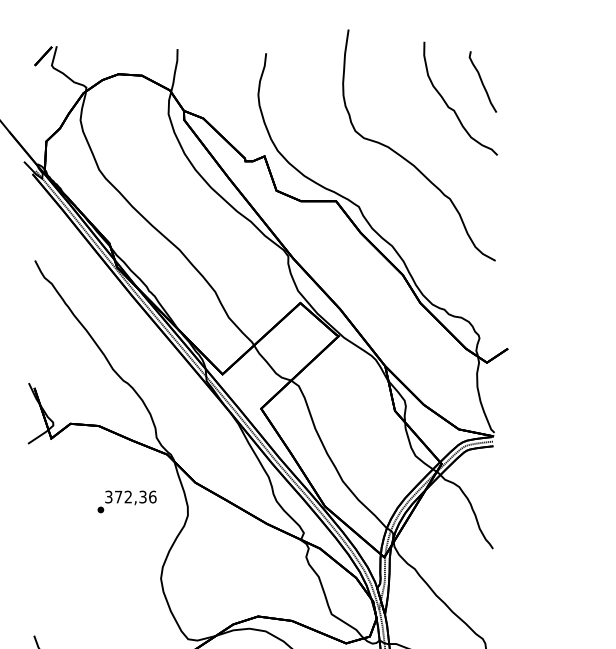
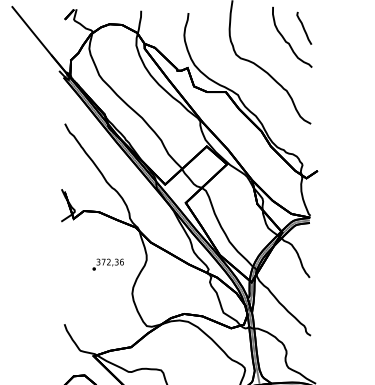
text: (125, 501) -> (107, 264), moved

